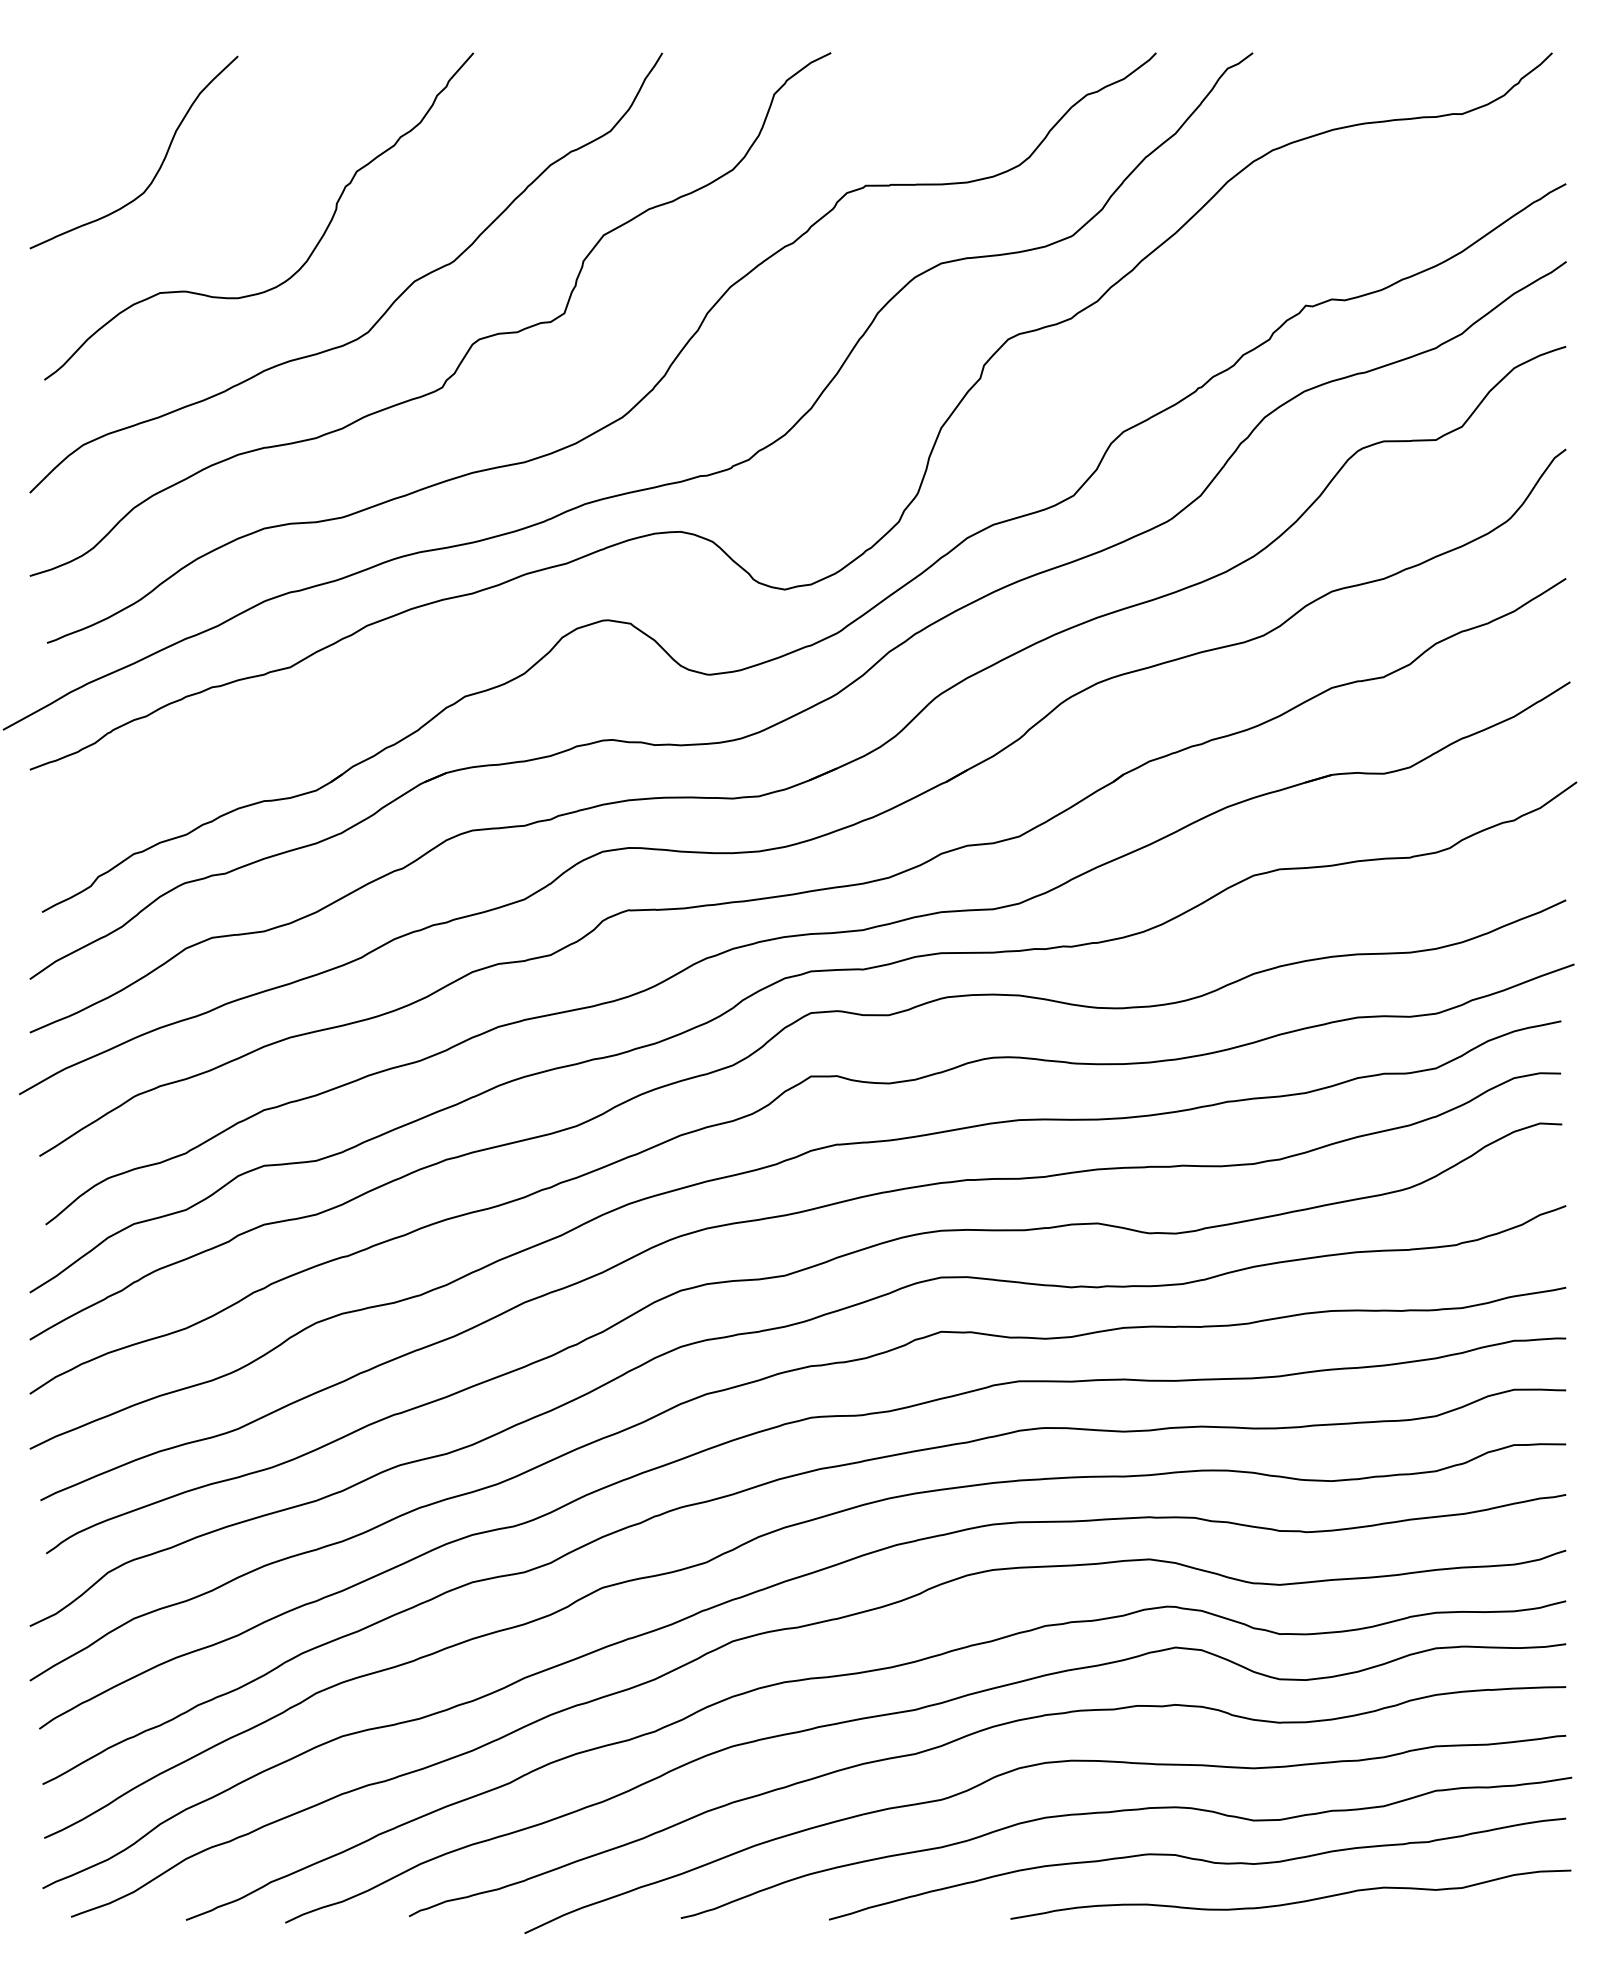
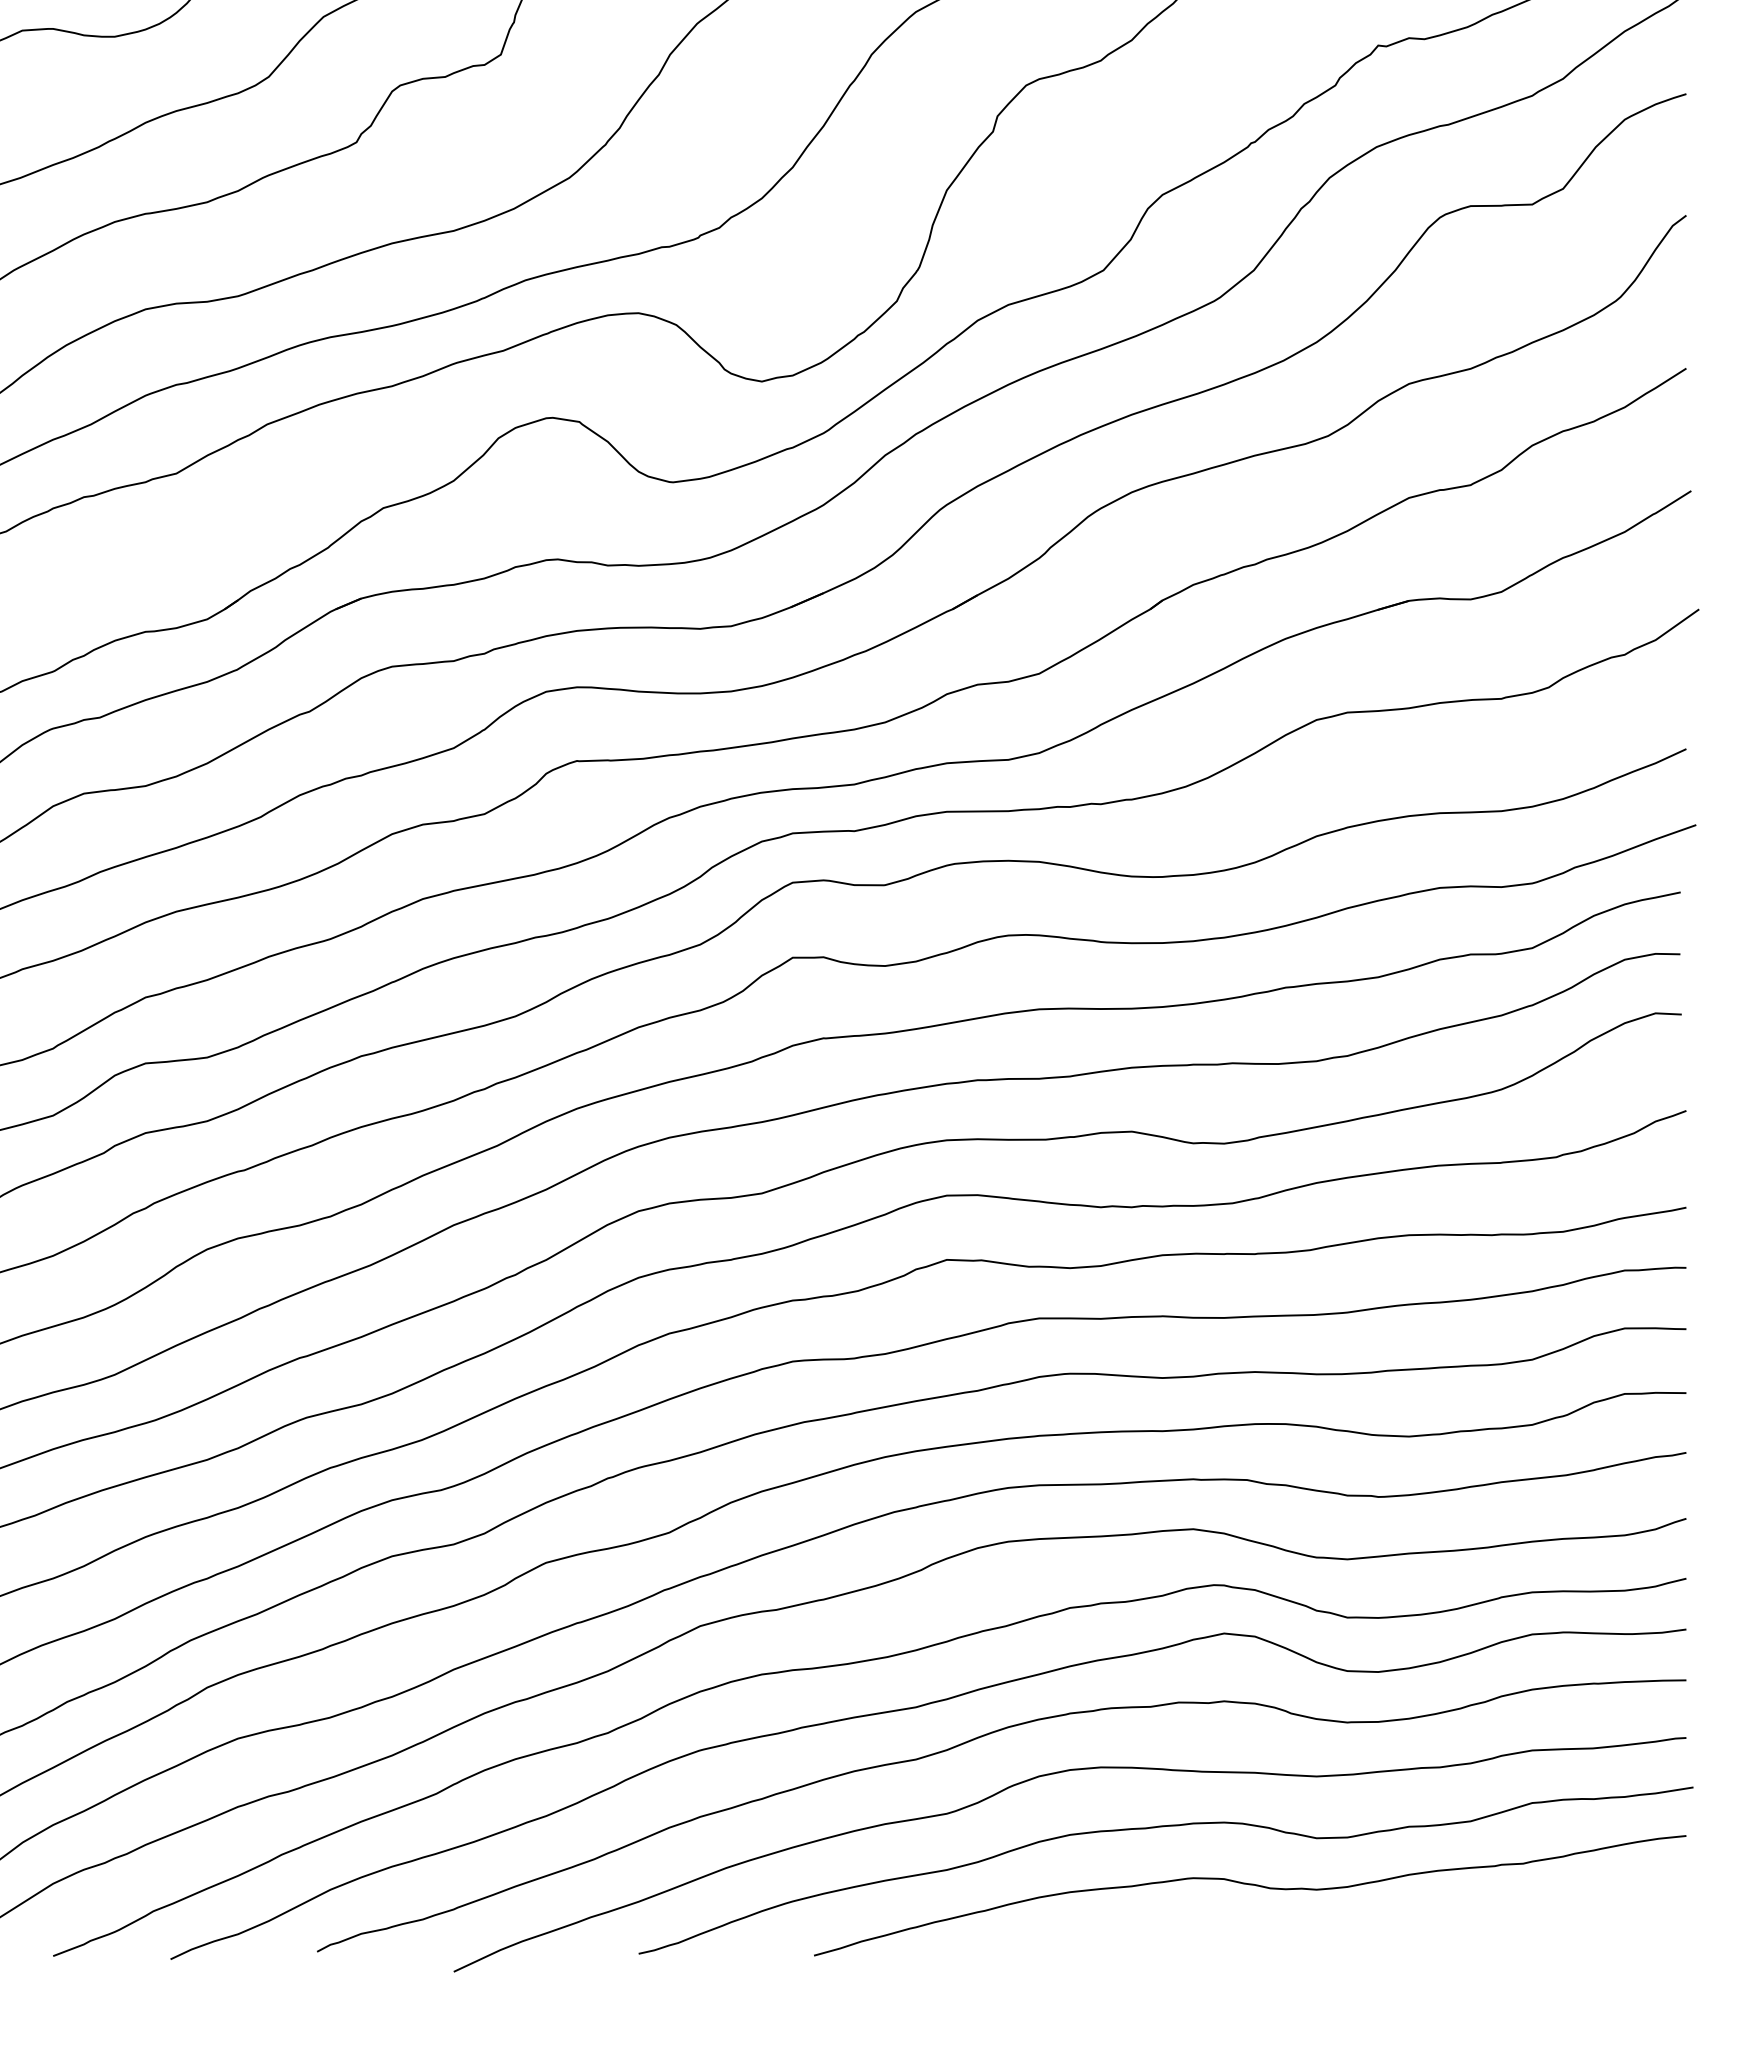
curve: (1290, 1902) -> (1360, 1935), removed

